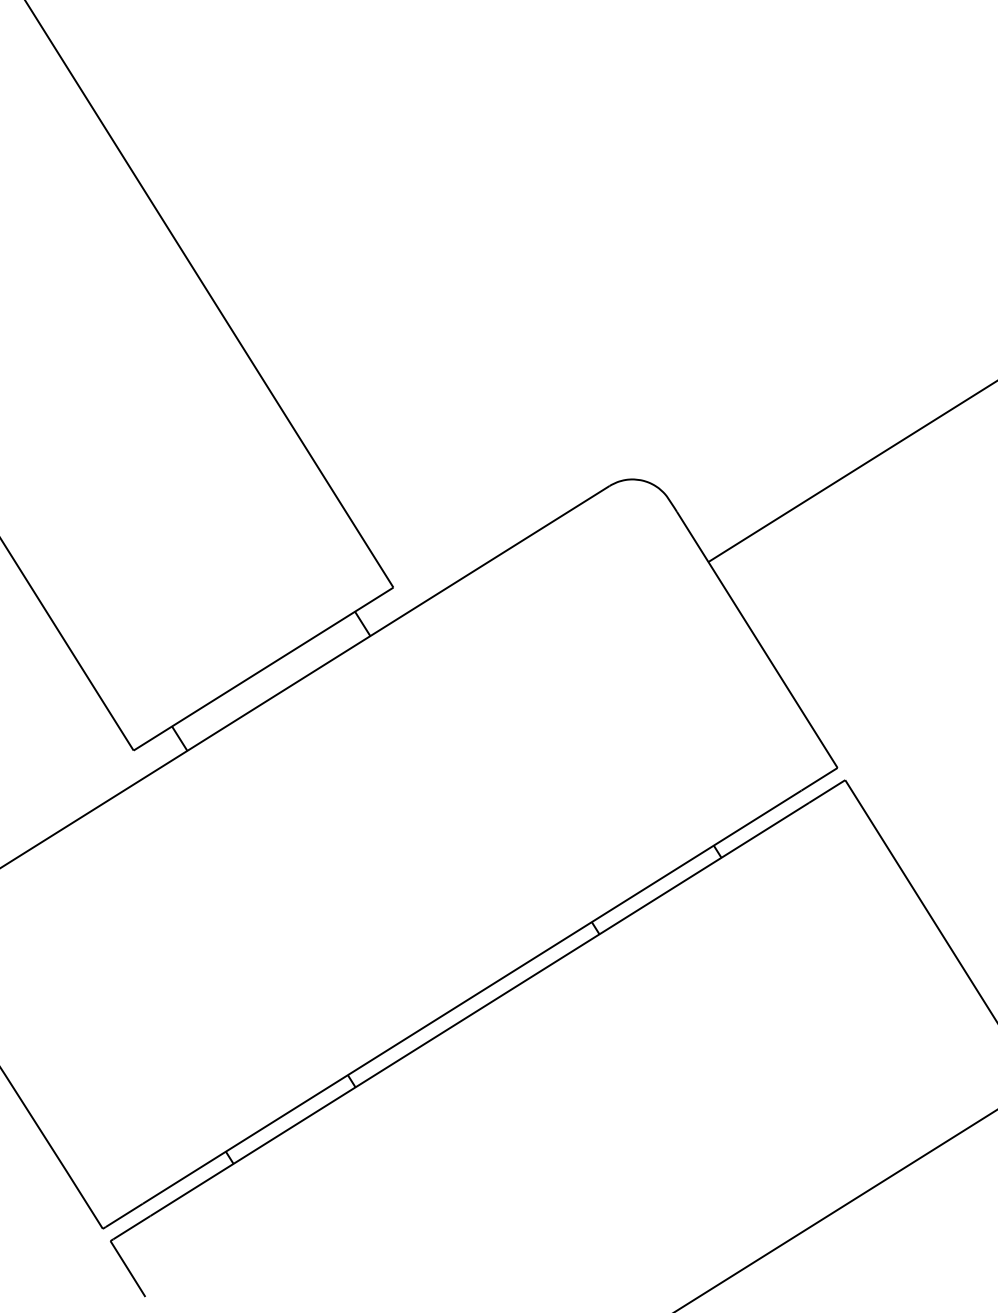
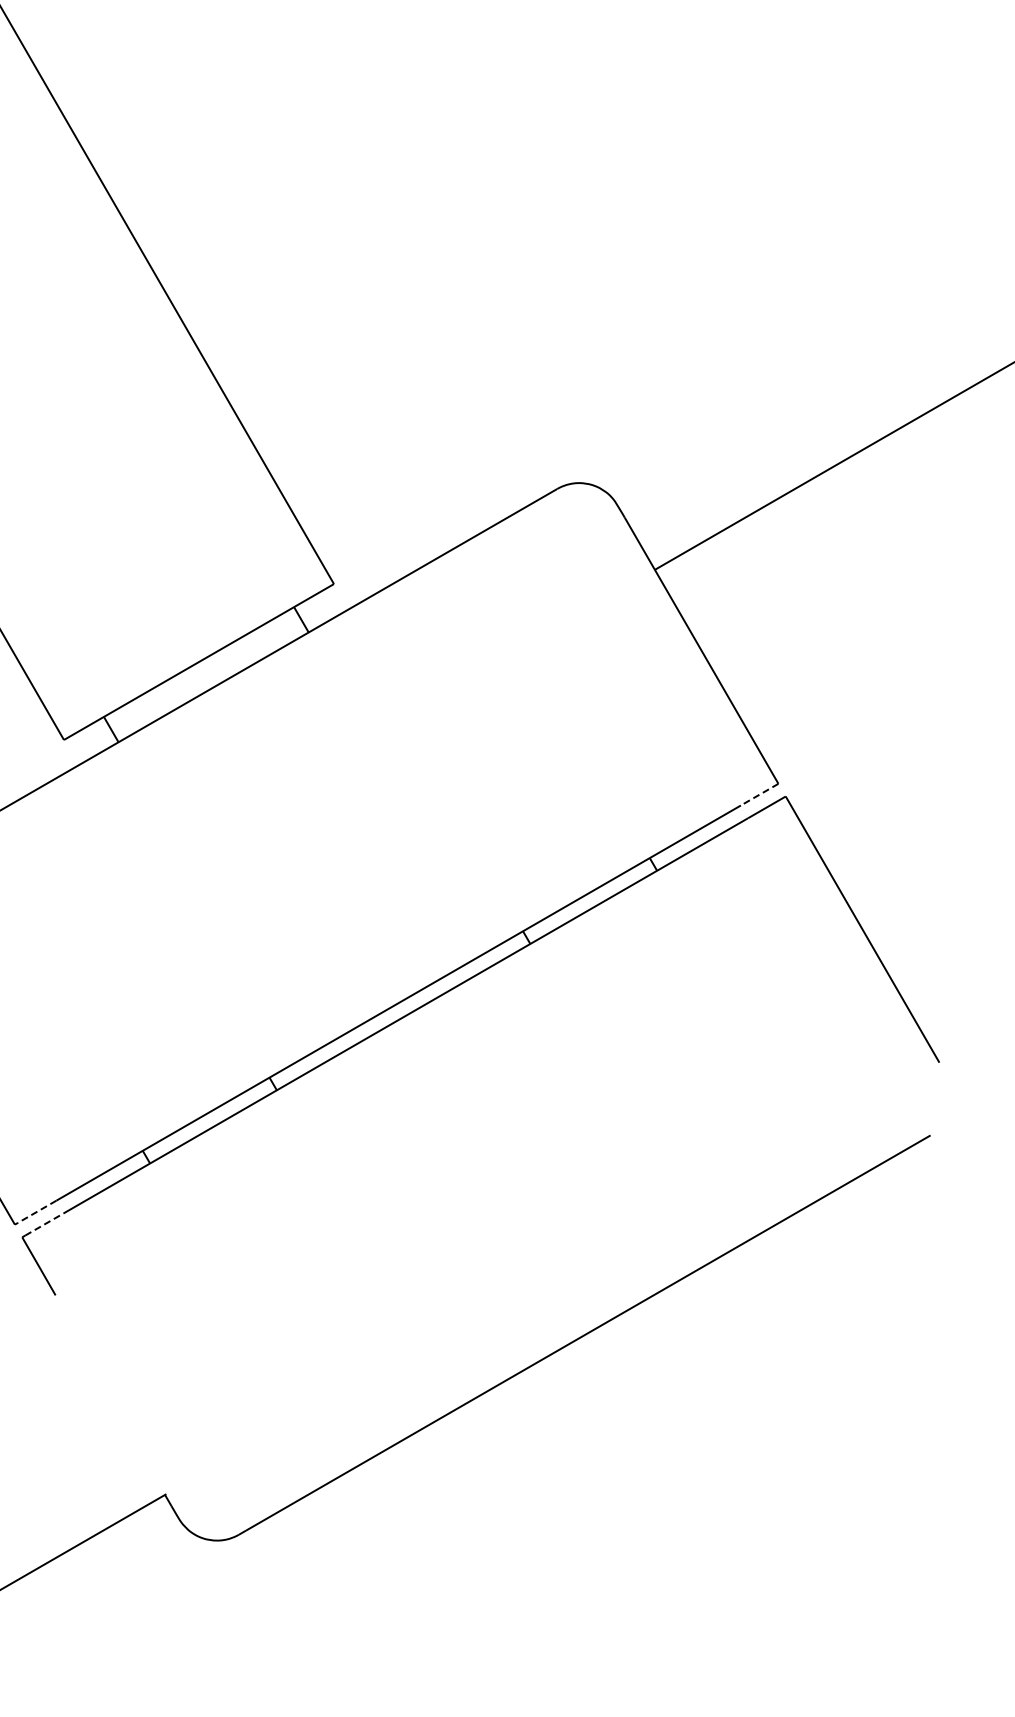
line: (819, 779) -> (759, 794), solid -> dashed
line: (123, 1216) -> (36, 1212), solid -> dashed
line: (131, 1227) -> (44, 1224), solid -> dashed

